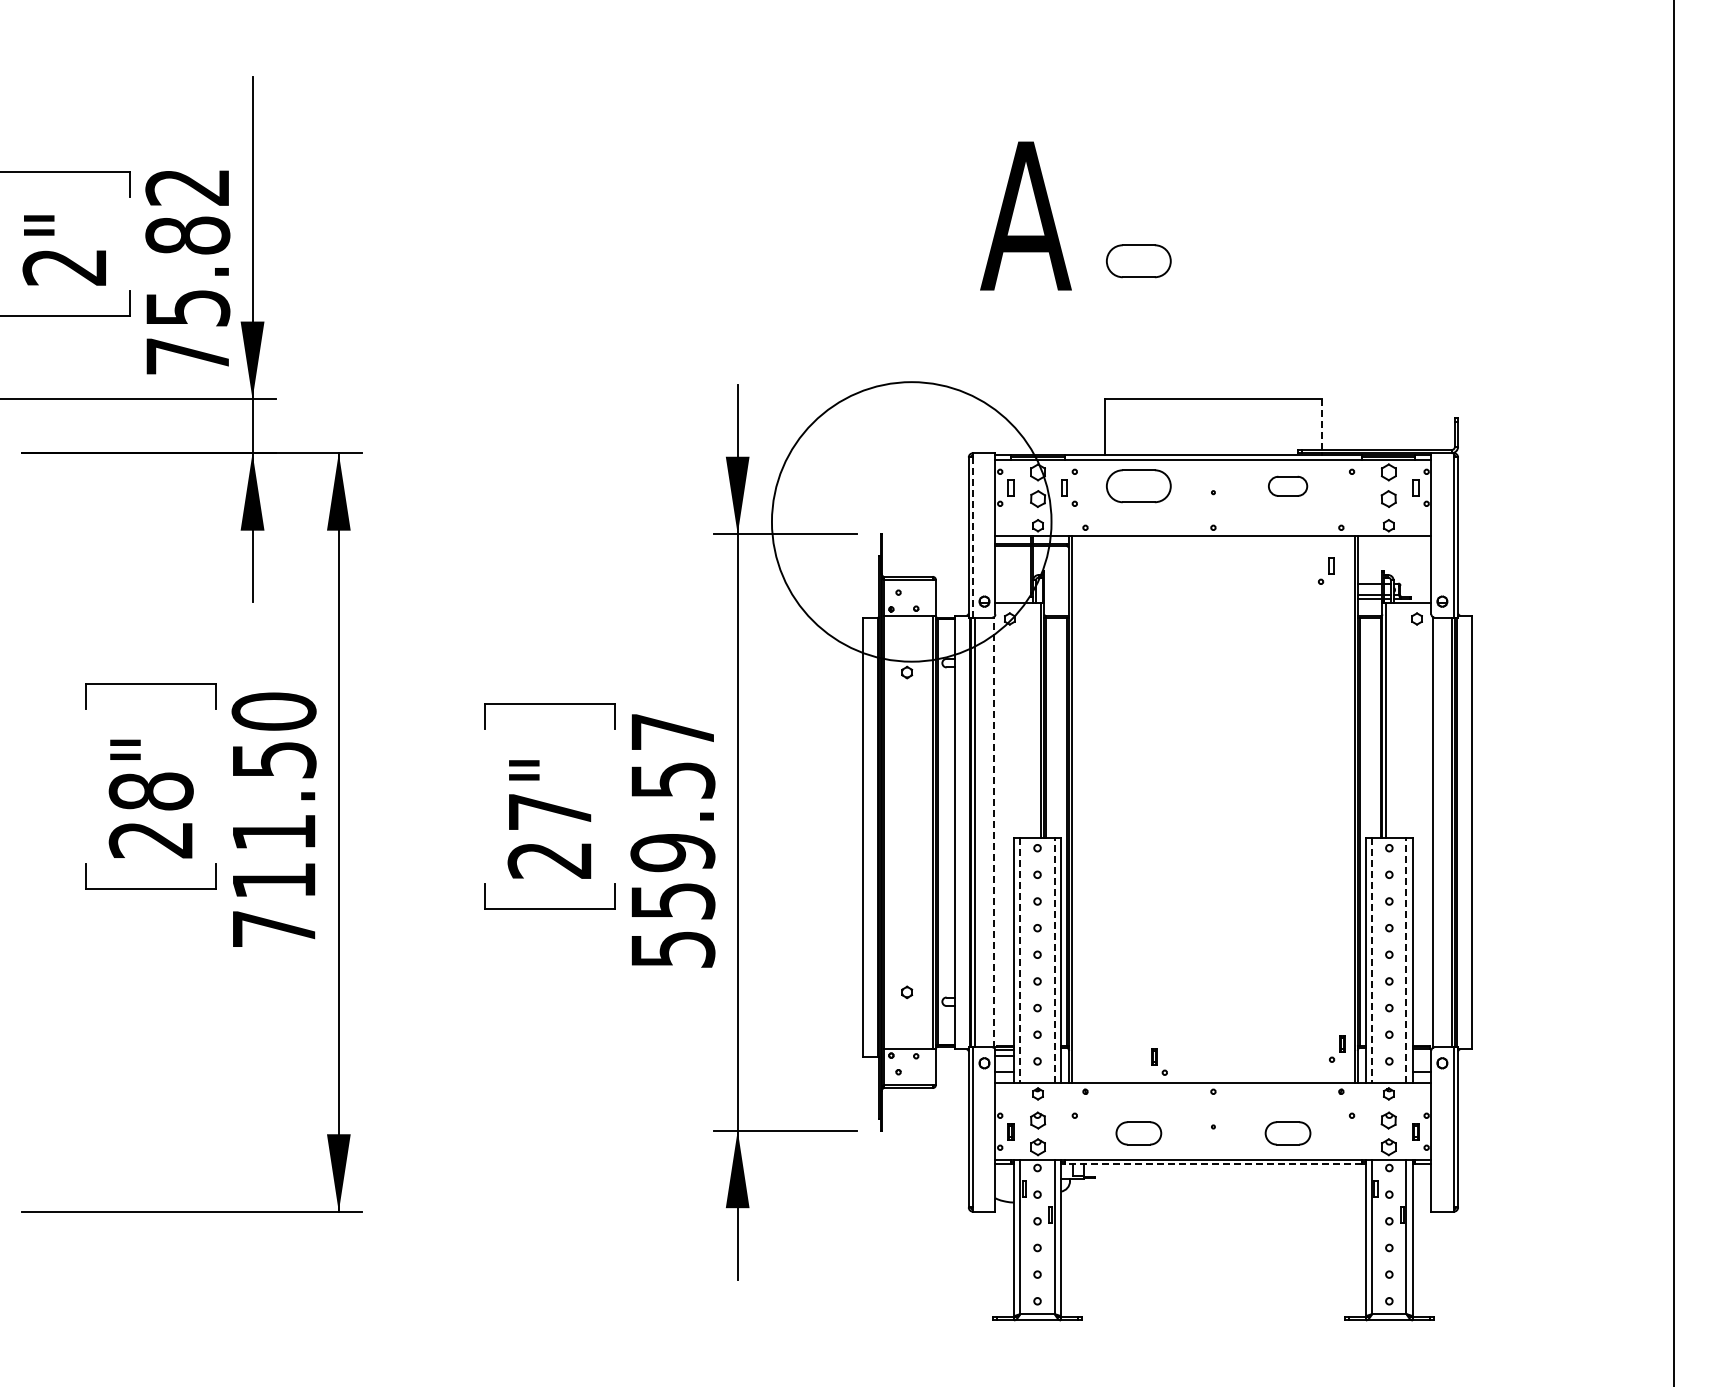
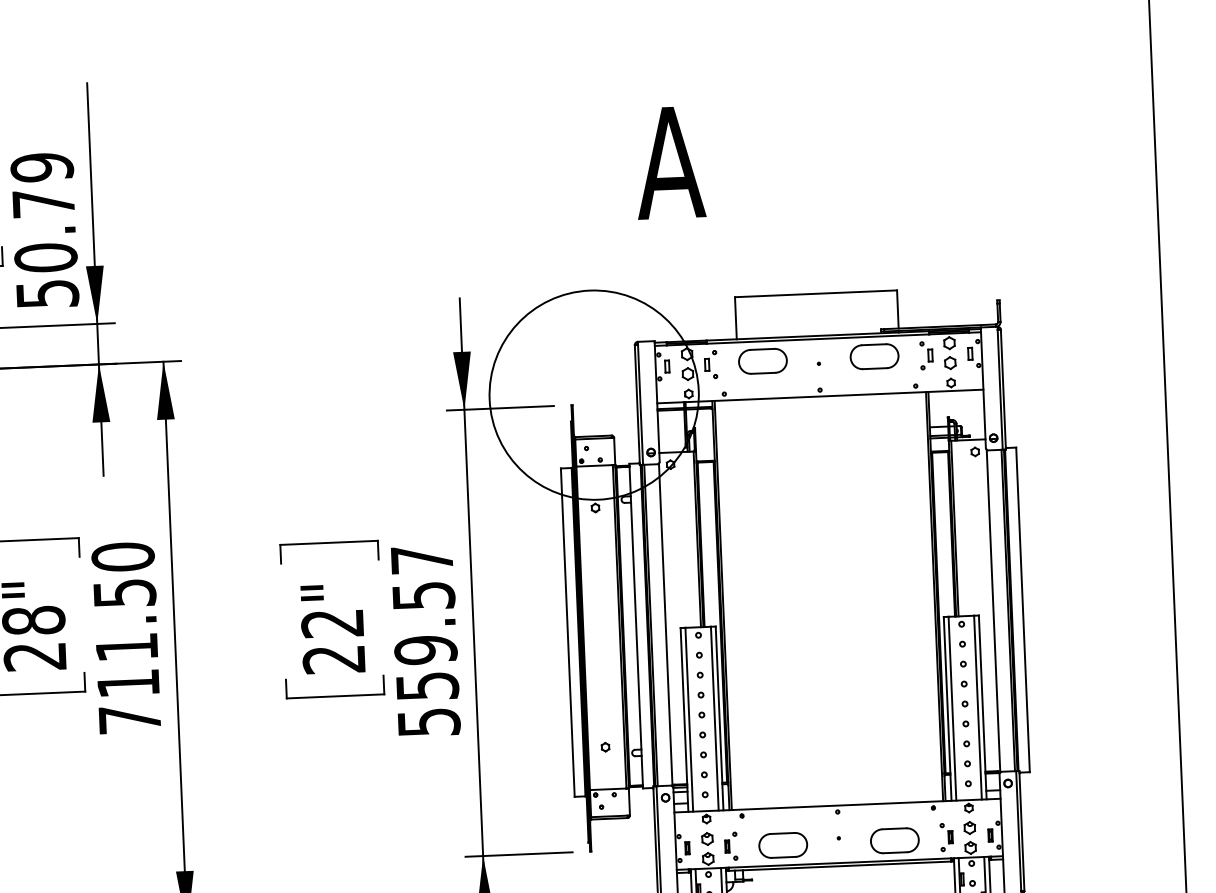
part: (1138, 261) -> (755, 193), removed
text: (187, 271) -> (44, 230), 75.82 -> 50.79
line: (1321, 424) -> (897, 309), dashed -> solid
part: (1287, 486) -> (874, 356), size x1.67
line: (973, 537) -> (640, 404), dashed -> solid
part: (1326, 570) -> (926, 359), moved
text: (549, 812) -> (332, 623), 27" -> 22"
line: (994, 832) -> (665, 624), dashed -> solid
line: (1020, 960) -> (689, 719), dashed -> solid
line: (1054, 960) -> (714, 718), dashed -> solid
line: (1372, 960) -> (952, 708), dashed -> solid
line: (1406, 960) -> (978, 707), dashed -> solid
part: (1337, 1048) -> (946, 840), moved
part: (1159, 1061) -> (731, 849), moved
part: (1138, 1133) -> (783, 845), size x1.43
part: (1287, 1133) -> (894, 840), size x1.43
line: (1213, 1164) -> (840, 866), dashed -> solid

